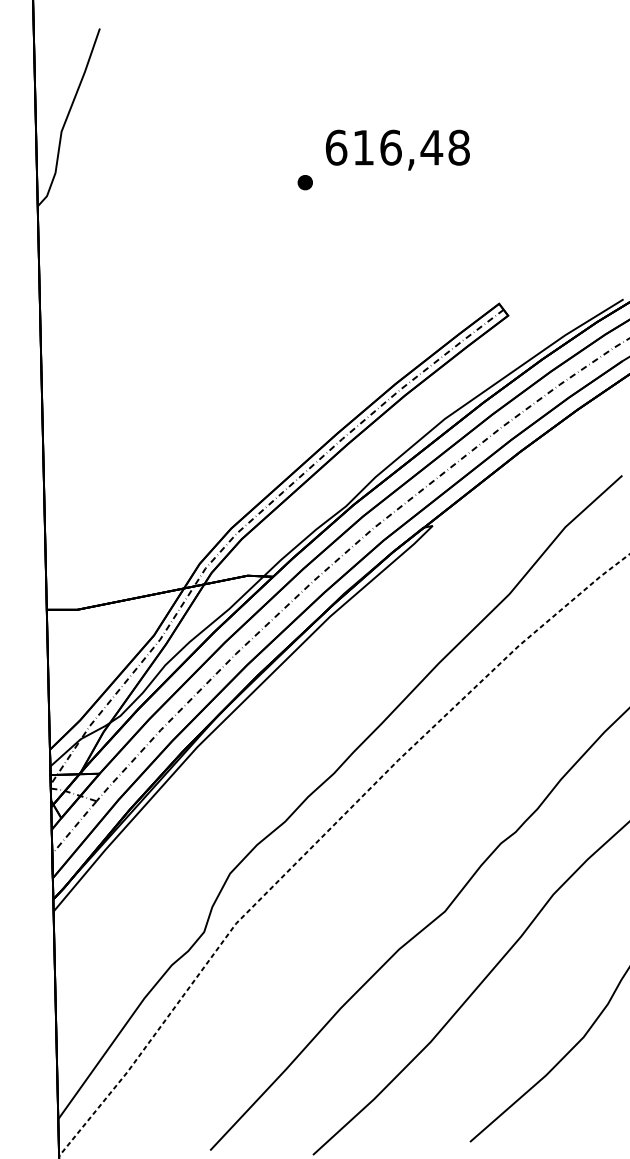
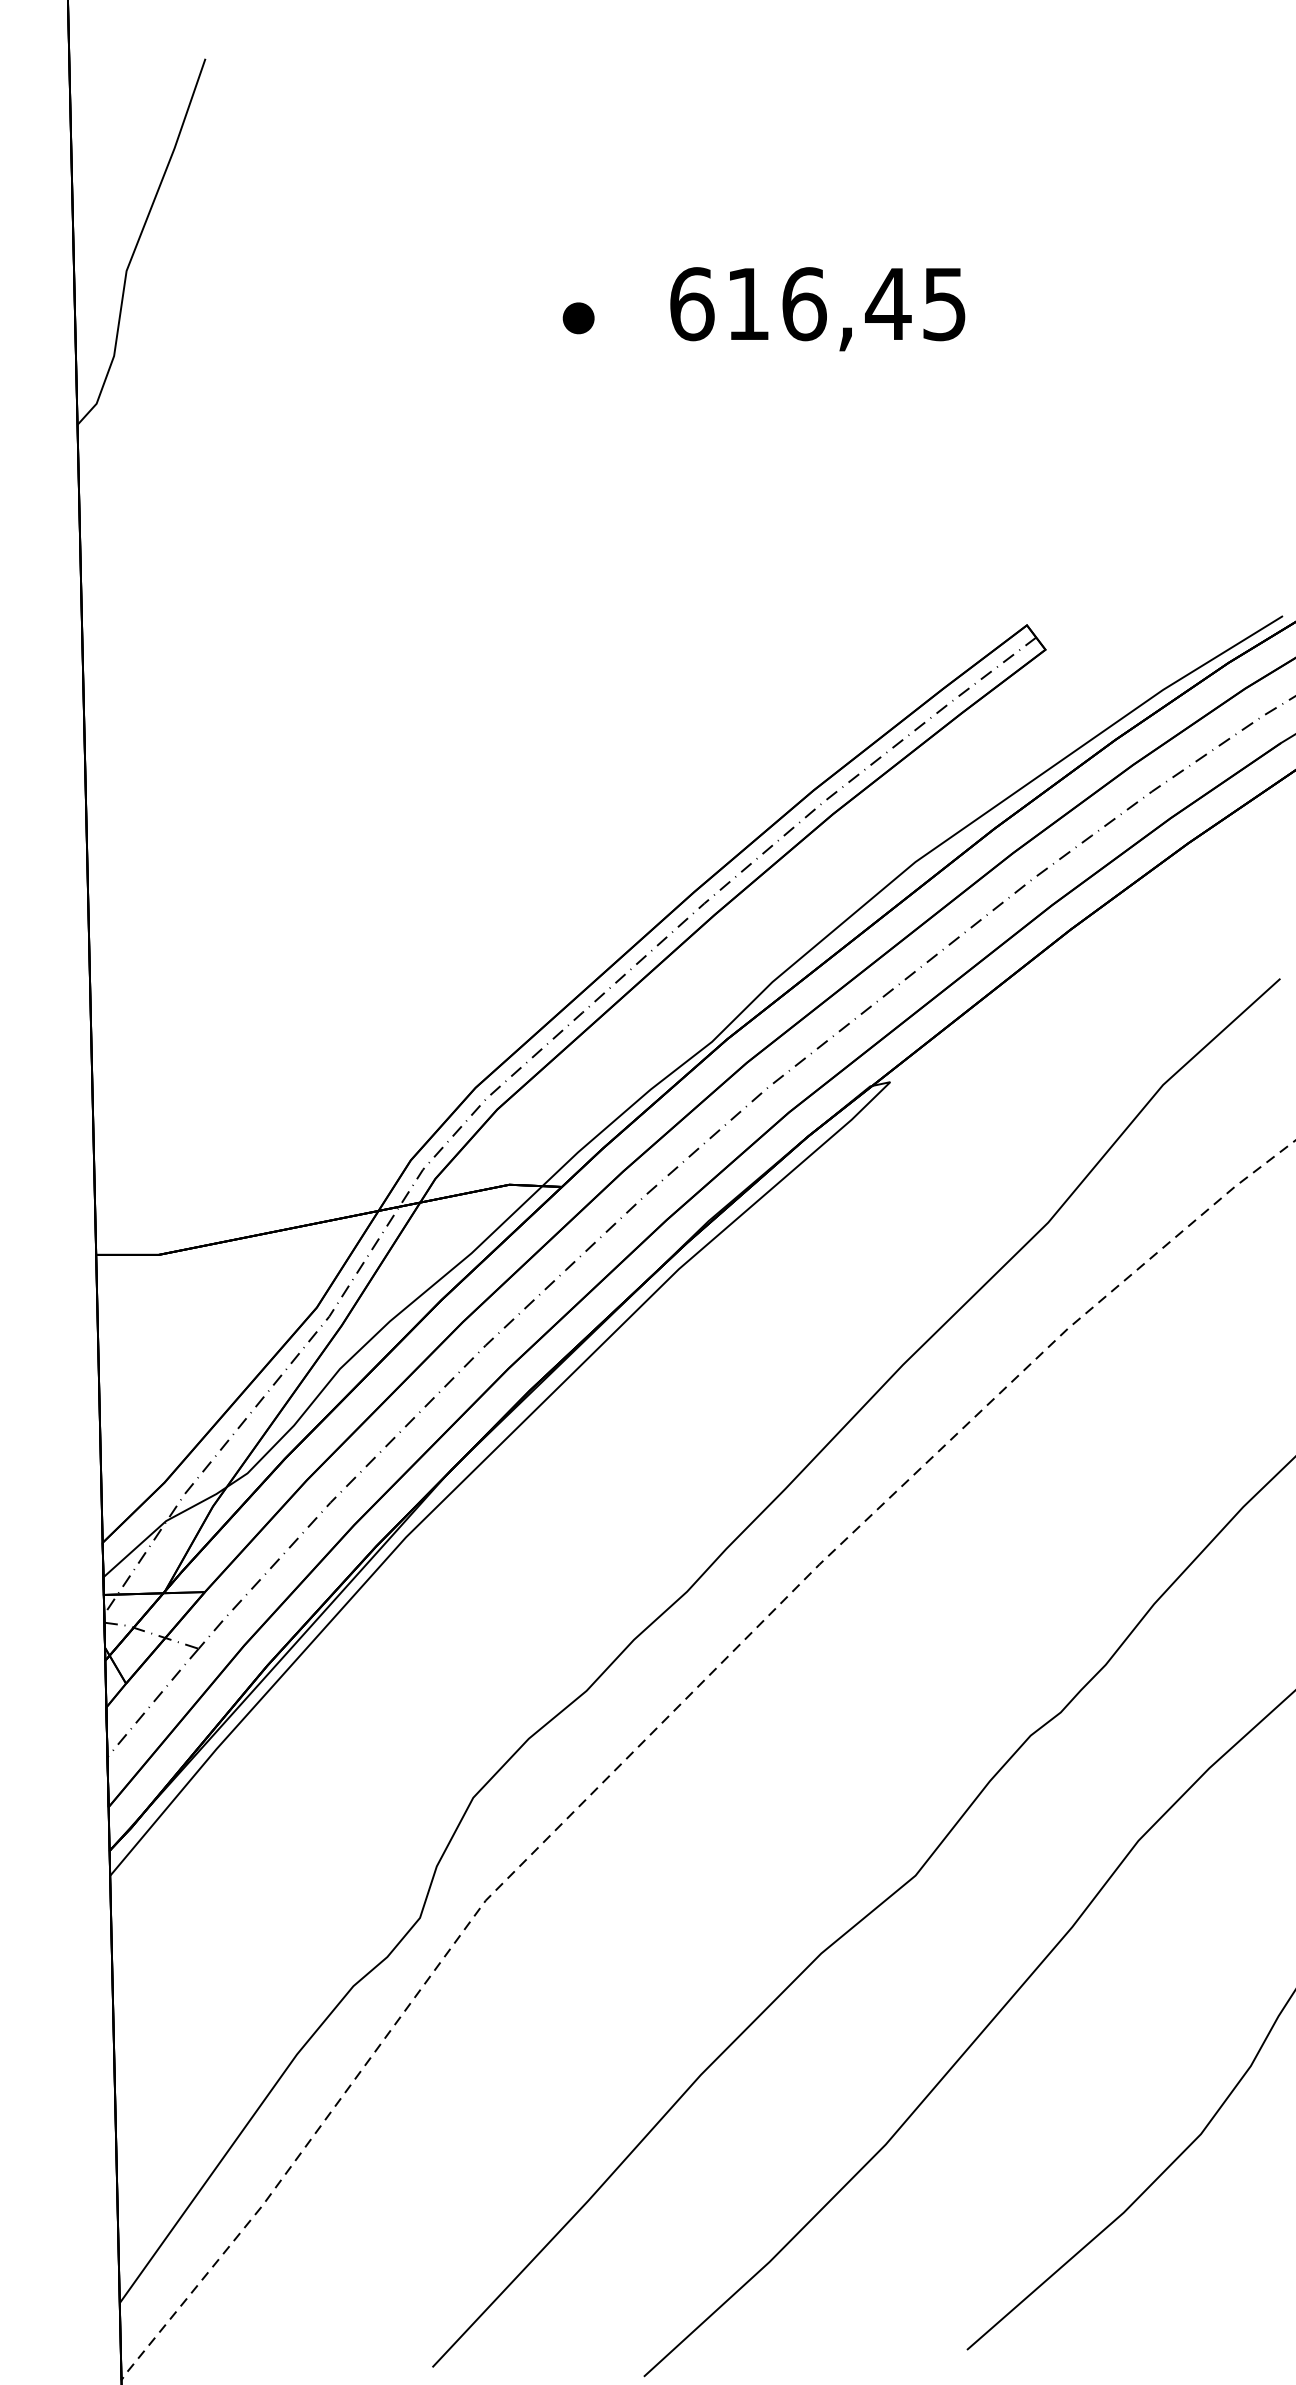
text: (458, 147) -> (943, 303), 616,48 -> 616,45
part: (304, 182) -> (577, 318), moved

